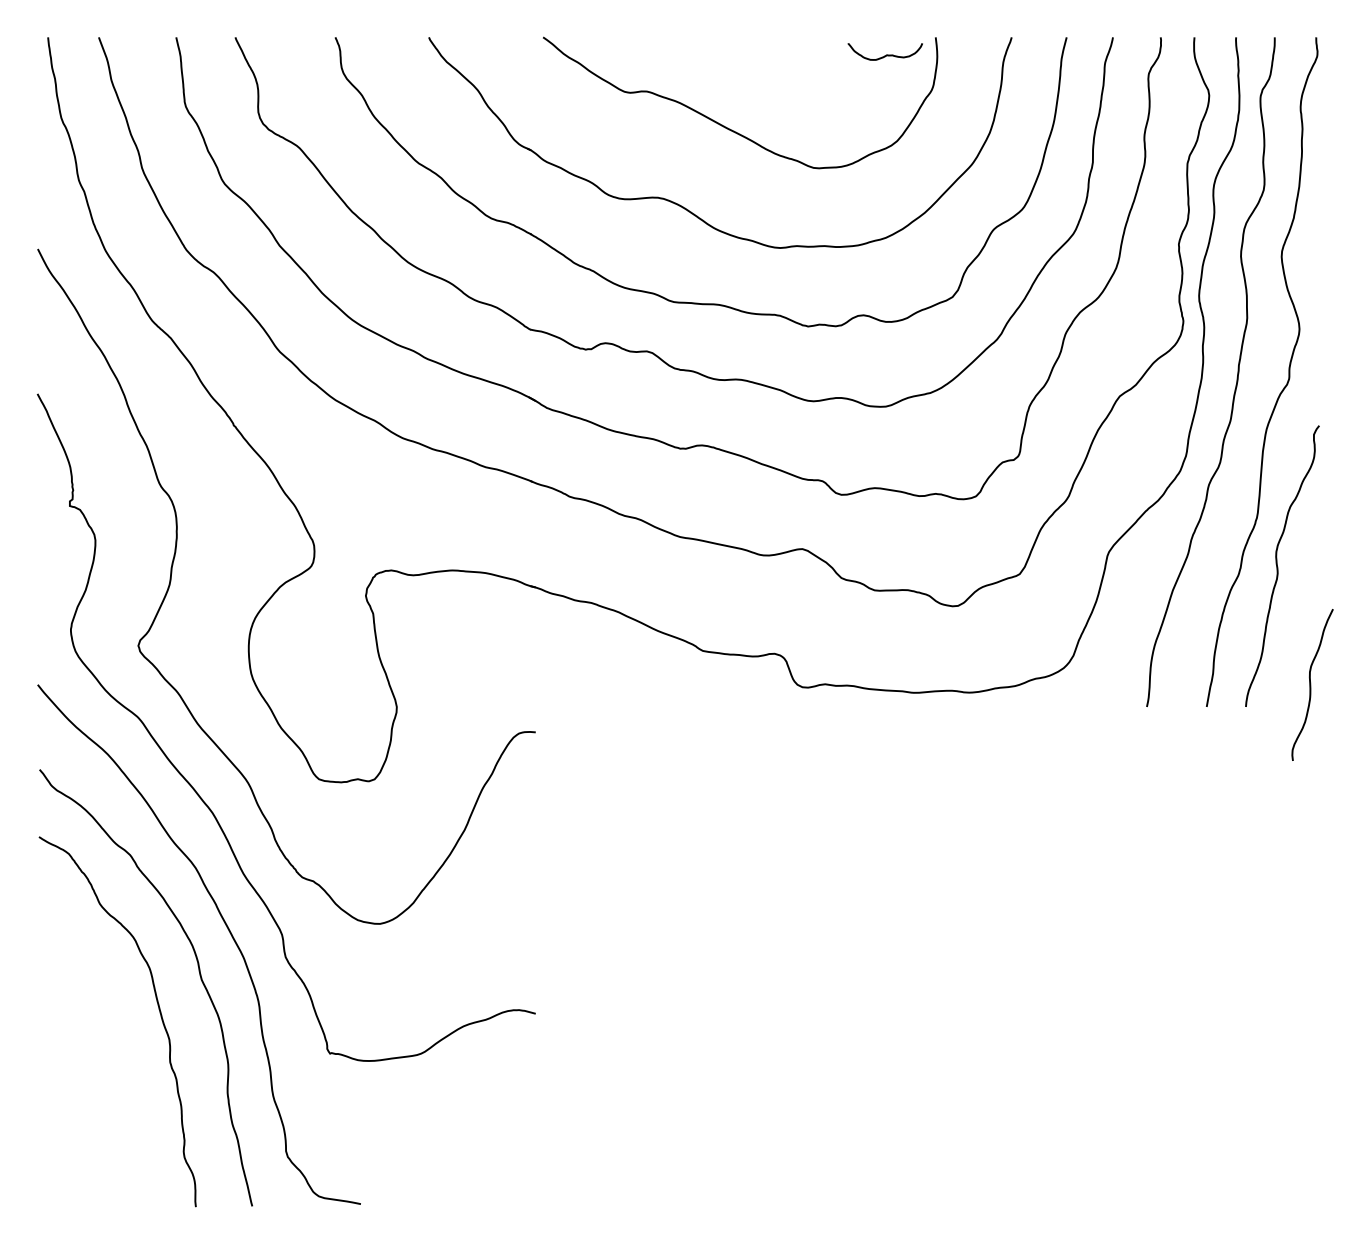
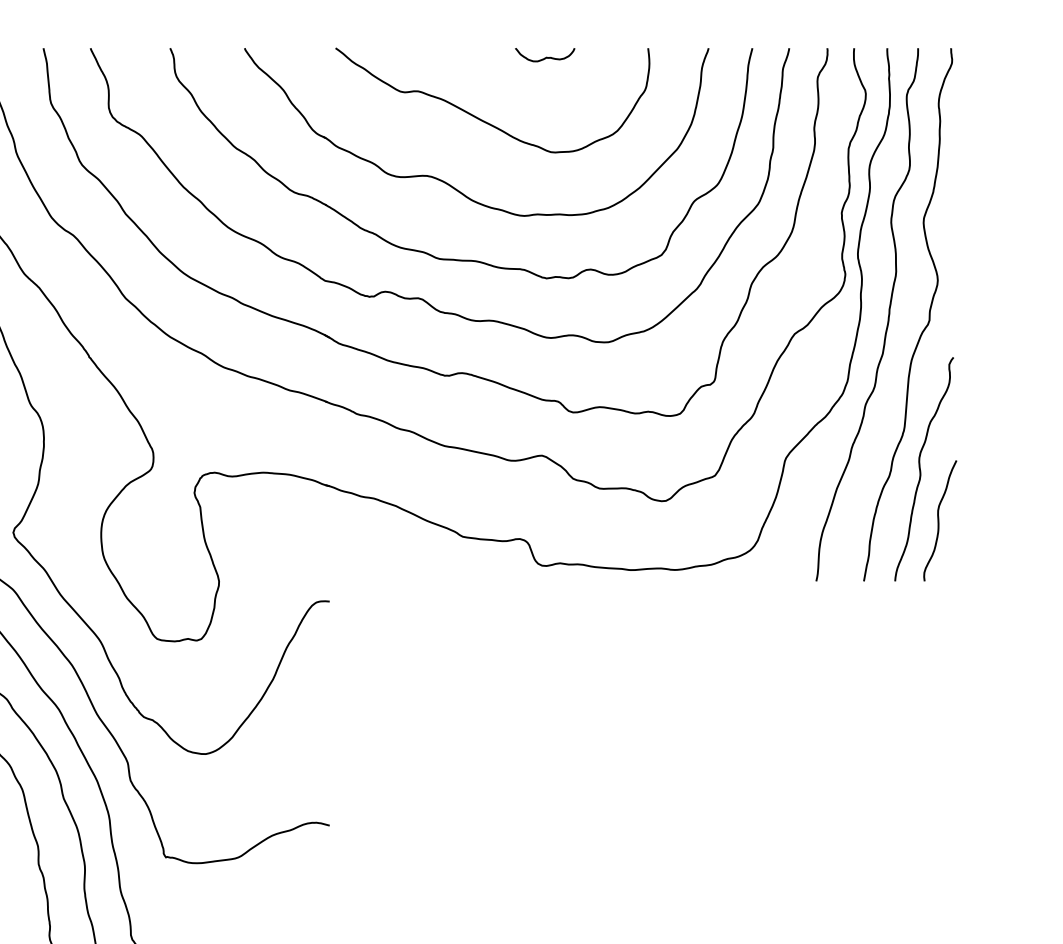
curve: (886, 54) -> (546, 57), moved
curve: (1311, 684) -> (939, 520), moved

